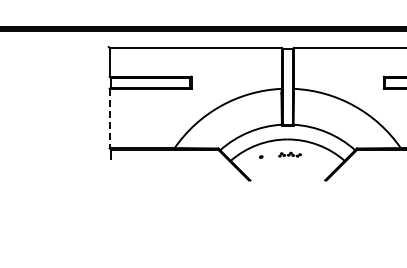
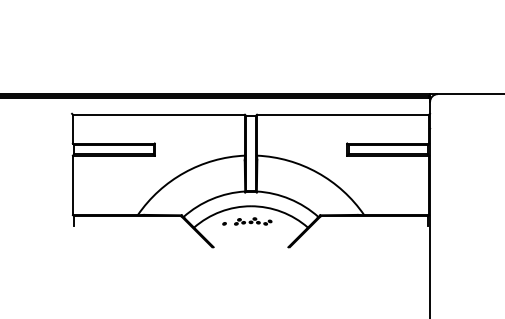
line: (109, 118) -> (72, 185), dashed -> solid
part: (290, 154) -> (253, 221), size x1.67

